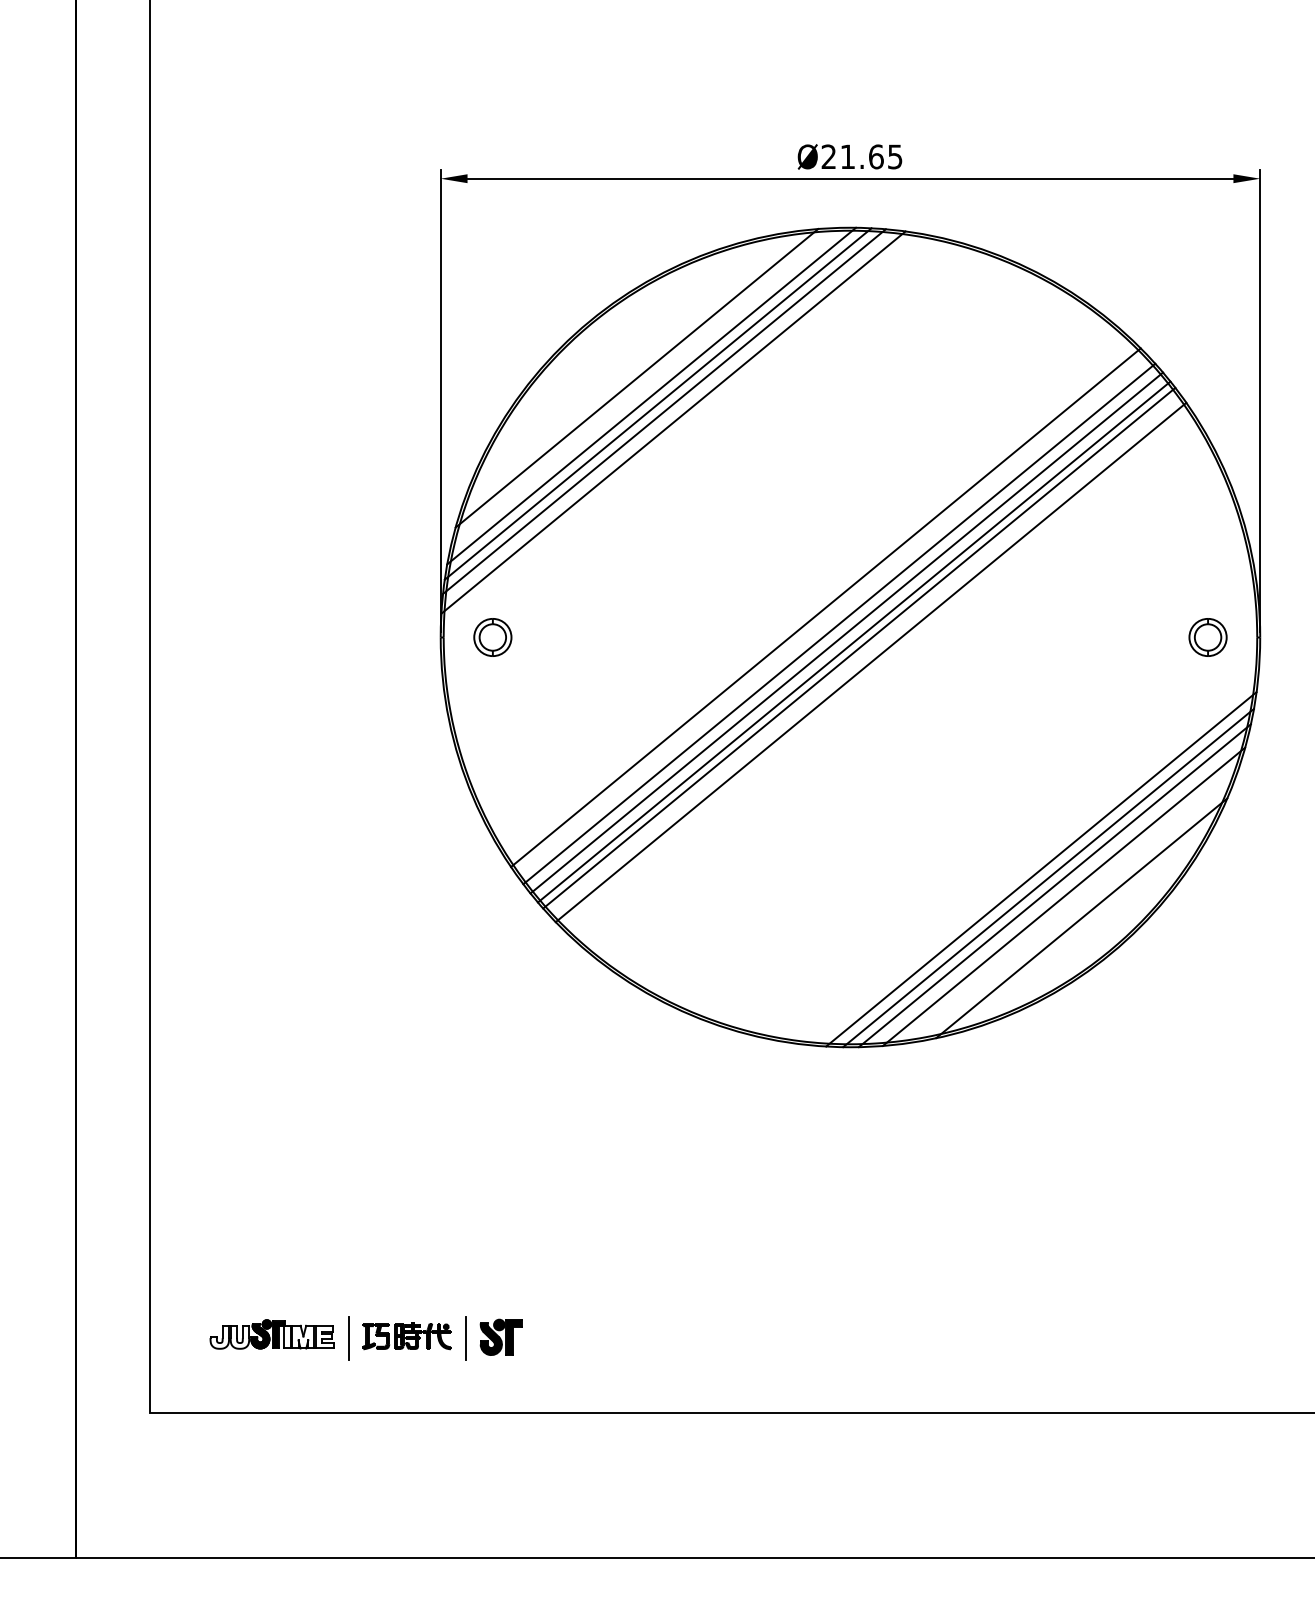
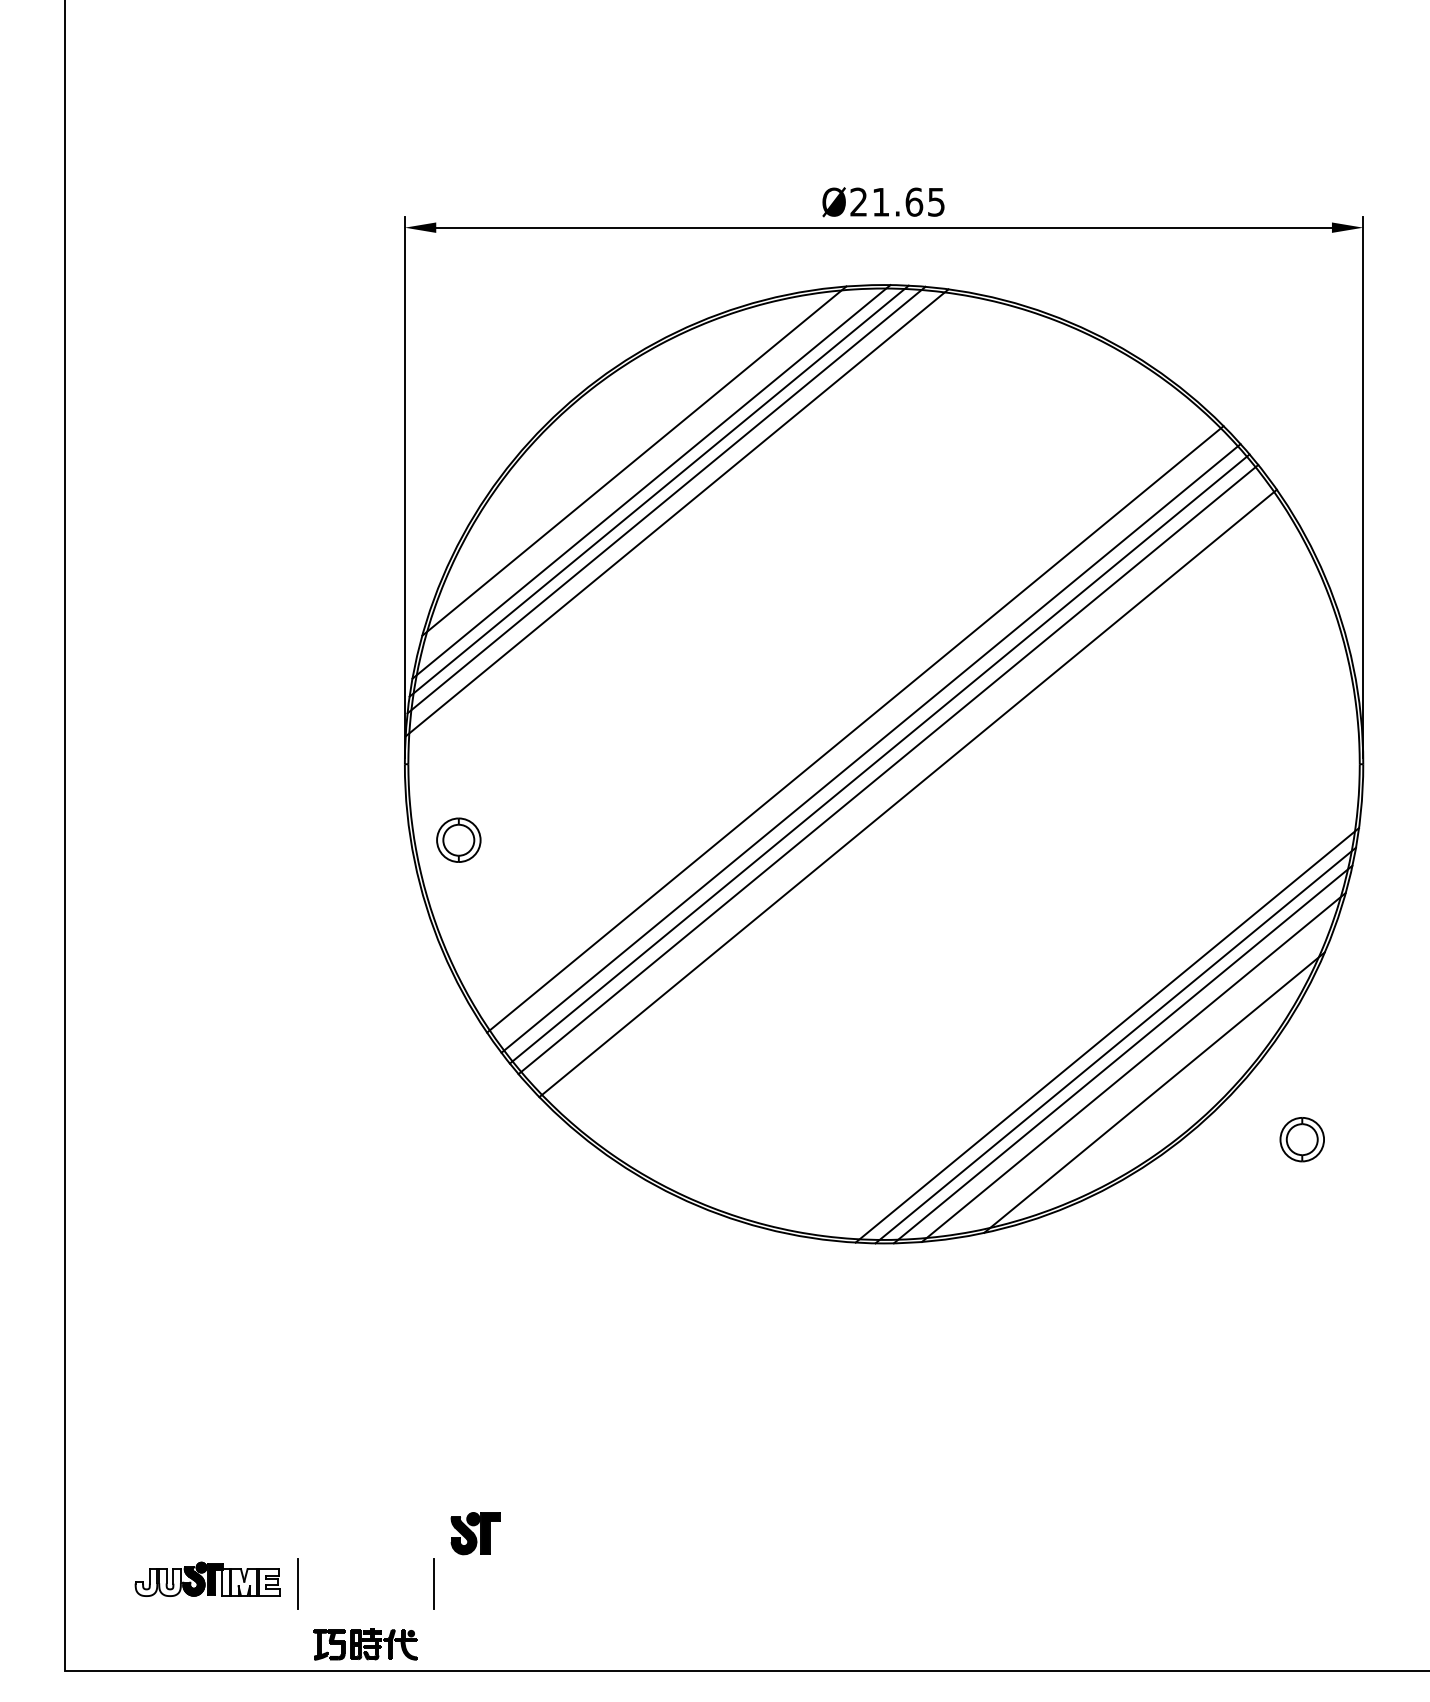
part: (492, 637) -> (458, 840), moved
part: (1207, 637) -> (1301, 1139), moved
line: (859, 647) -> (894, 775), removed
part: (406, 1336) -> (364, 1644), moved
part: (500, 1336) -> (474, 1532), moved

